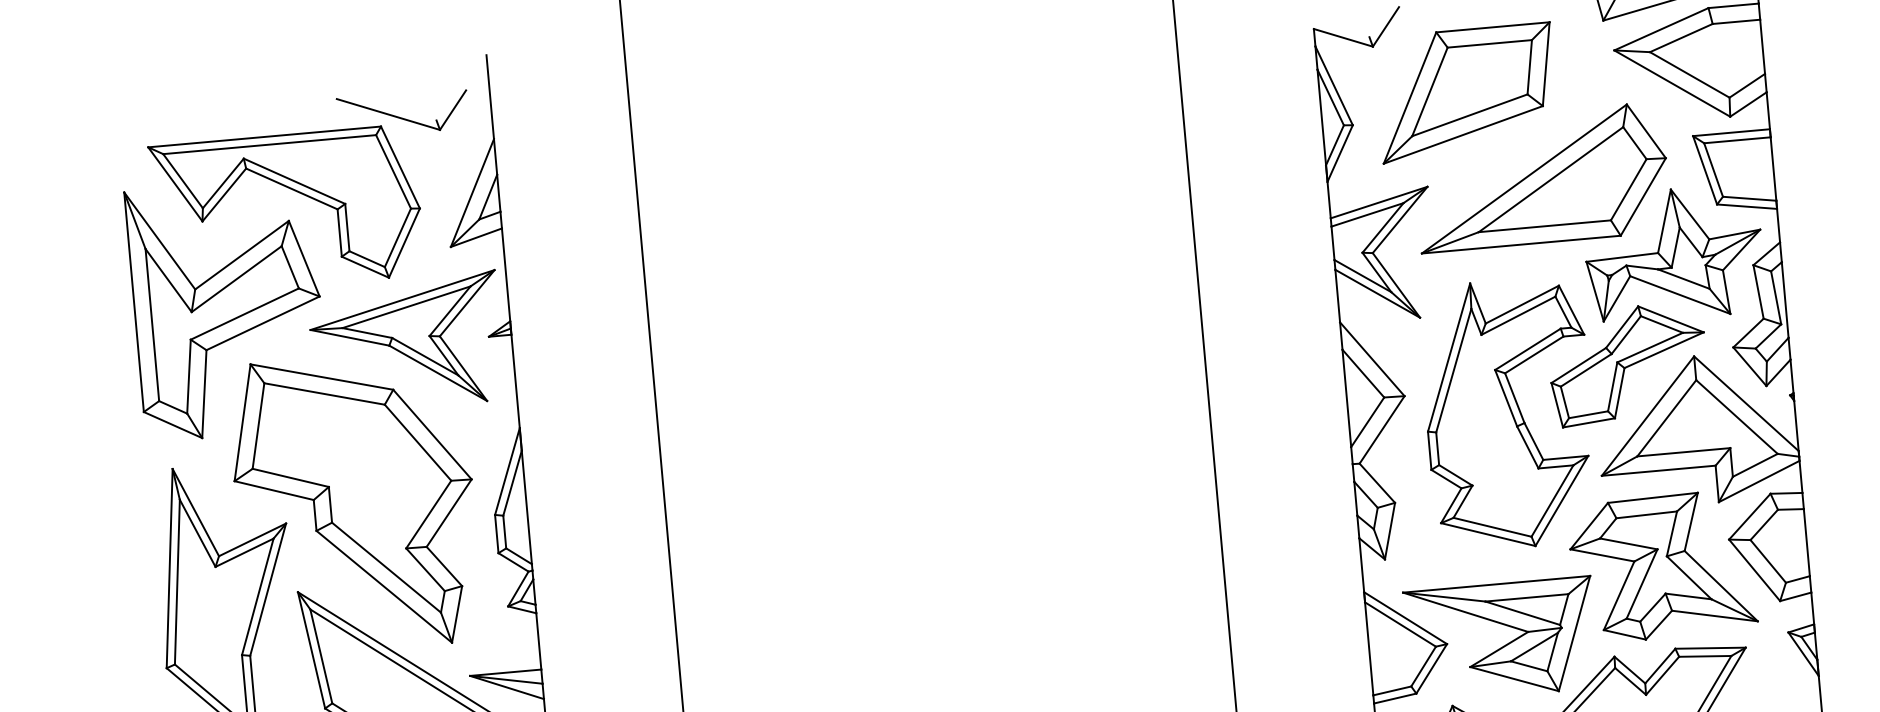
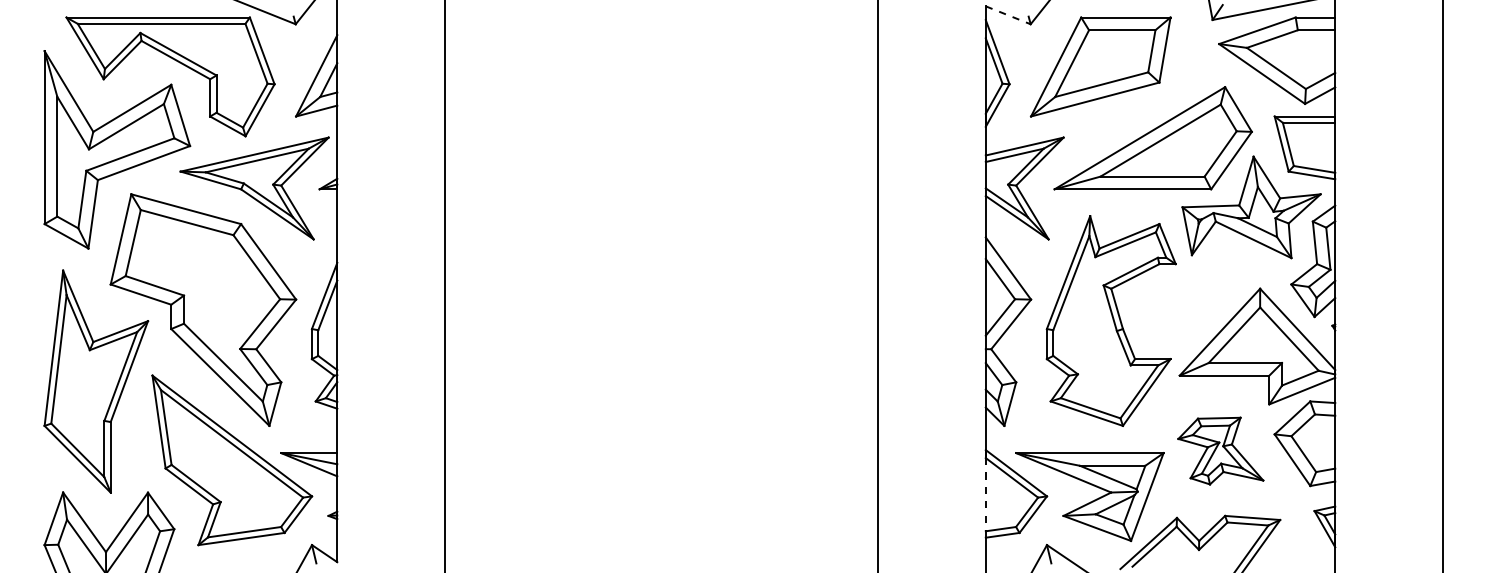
line: (1343, 38) -> (1008, 15), solid -> dashed
part: (1627, 364) -> (1207, 290), removed
part: (1662, 566) -> (1220, 450), size x0.6
line: (1368, 648) -> (985, 494), solid -> dashed

